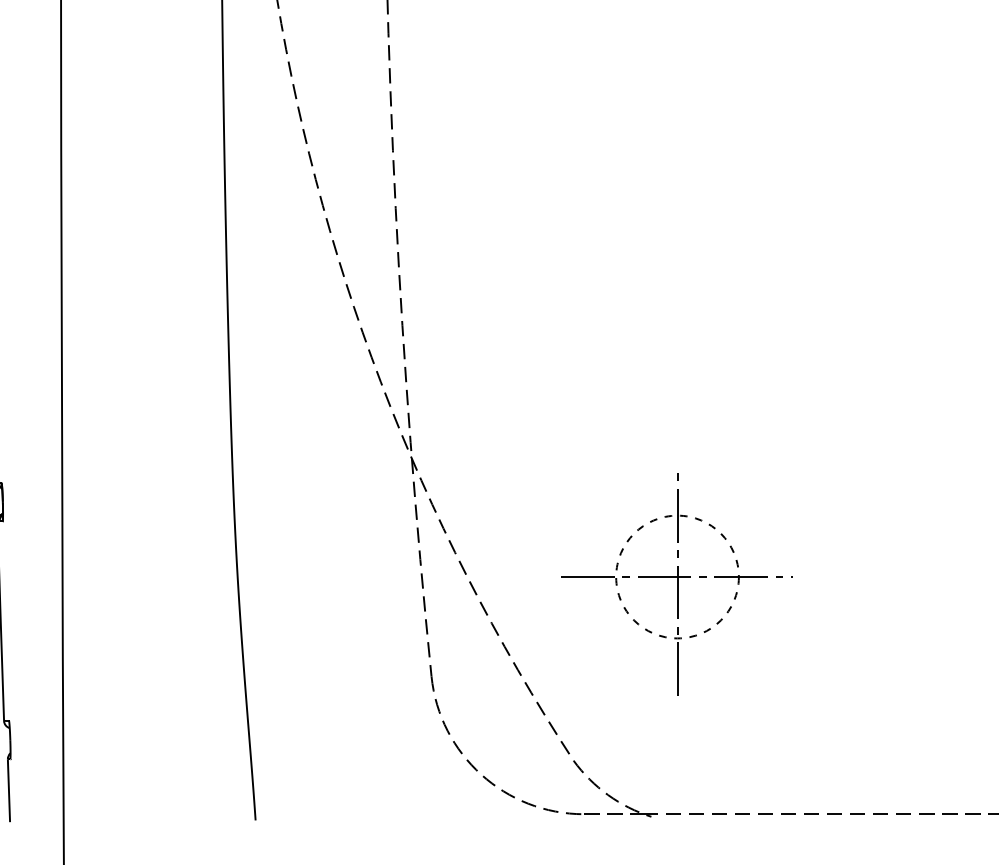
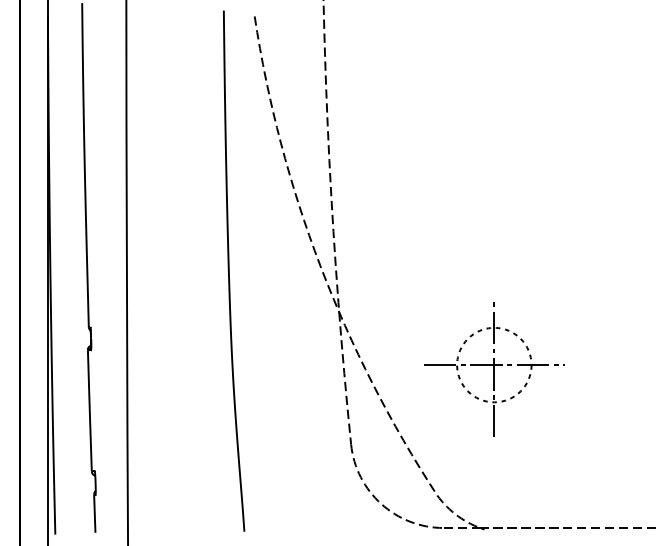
part: (677, 584) -> (494, 369), moved

